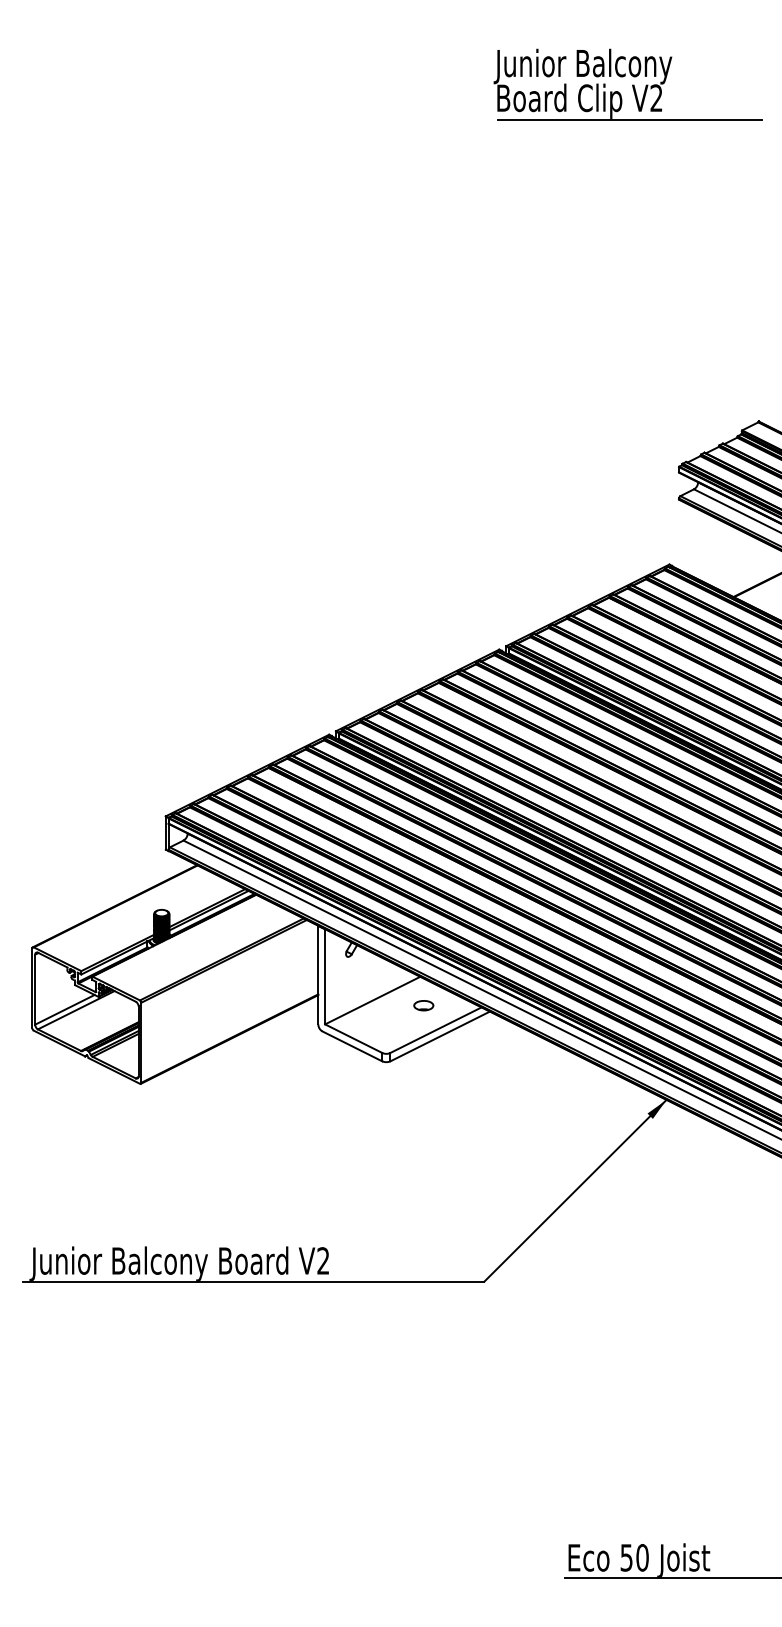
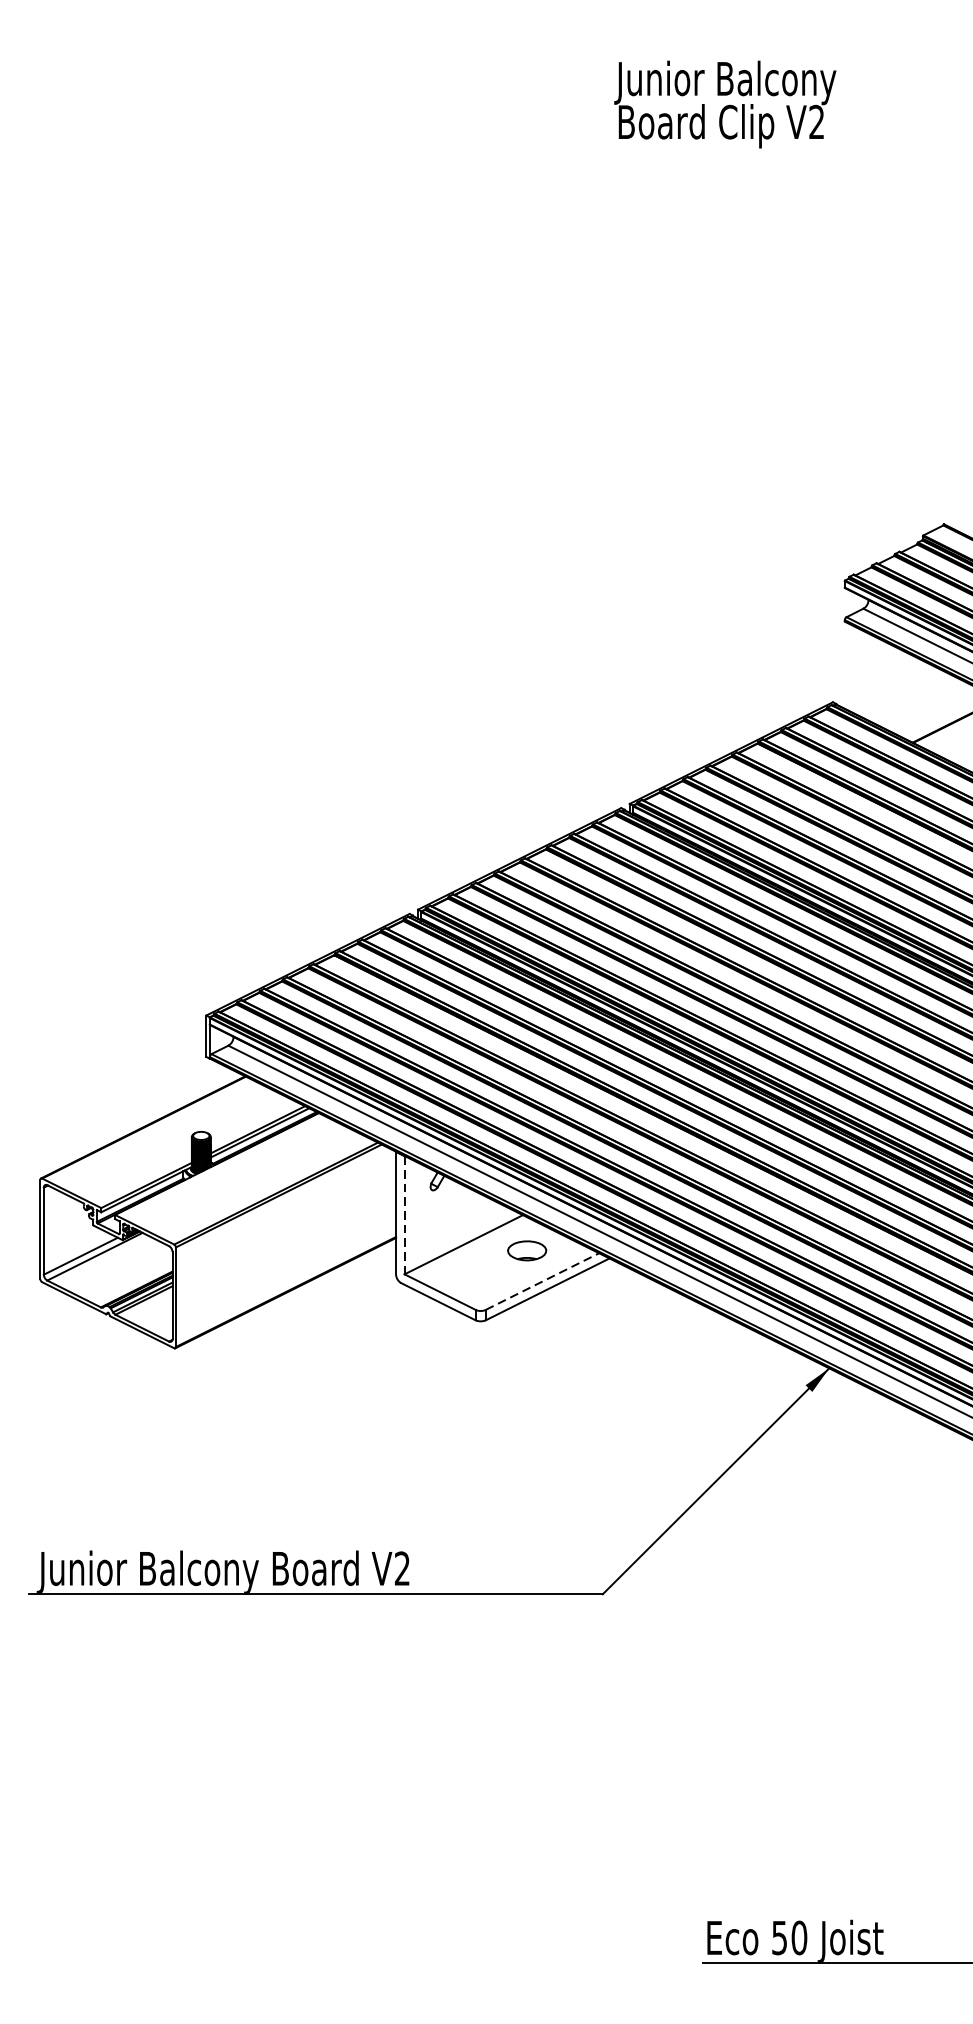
line: (629, 119) -> (783, 148), removed
line: (325, 976) -> (405, 1214), solid -> dashed
part: (423, 1005) -> (526, 1250), size x1.6
line: (435, 1030) -> (541, 1281), solid -> dashed

